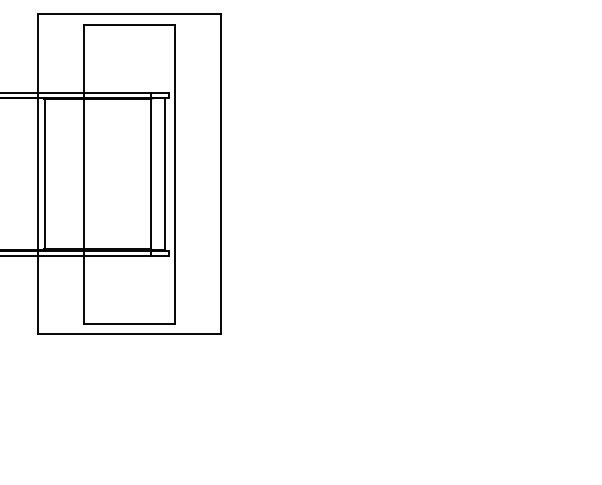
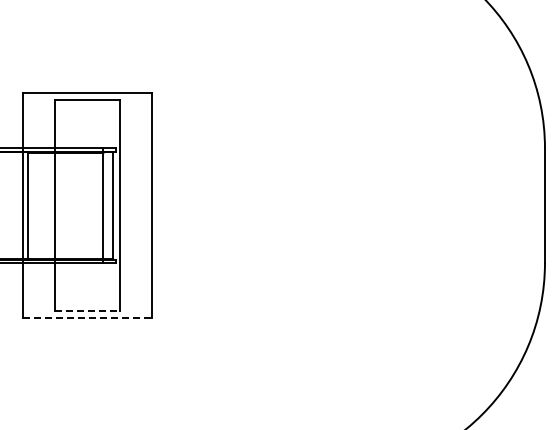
line: (130, 323) -> (88, 310), solid -> dashed
line: (130, 334) -> (88, 318), solid -> dashed

